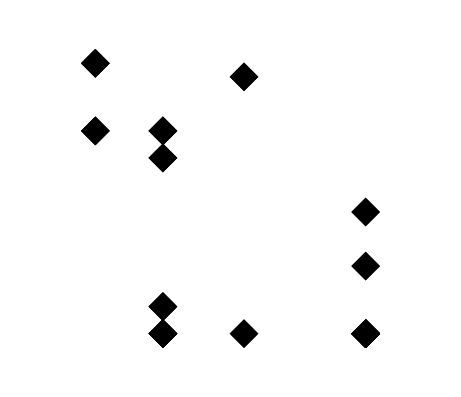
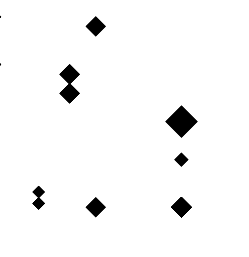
part: (162, 144) -> (69, 83), moved
part: (365, 211) -> (181, 121), size x1.6
part: (365, 265) -> (181, 159), size x0.7
part: (162, 319) -> (38, 197), size x0.6

